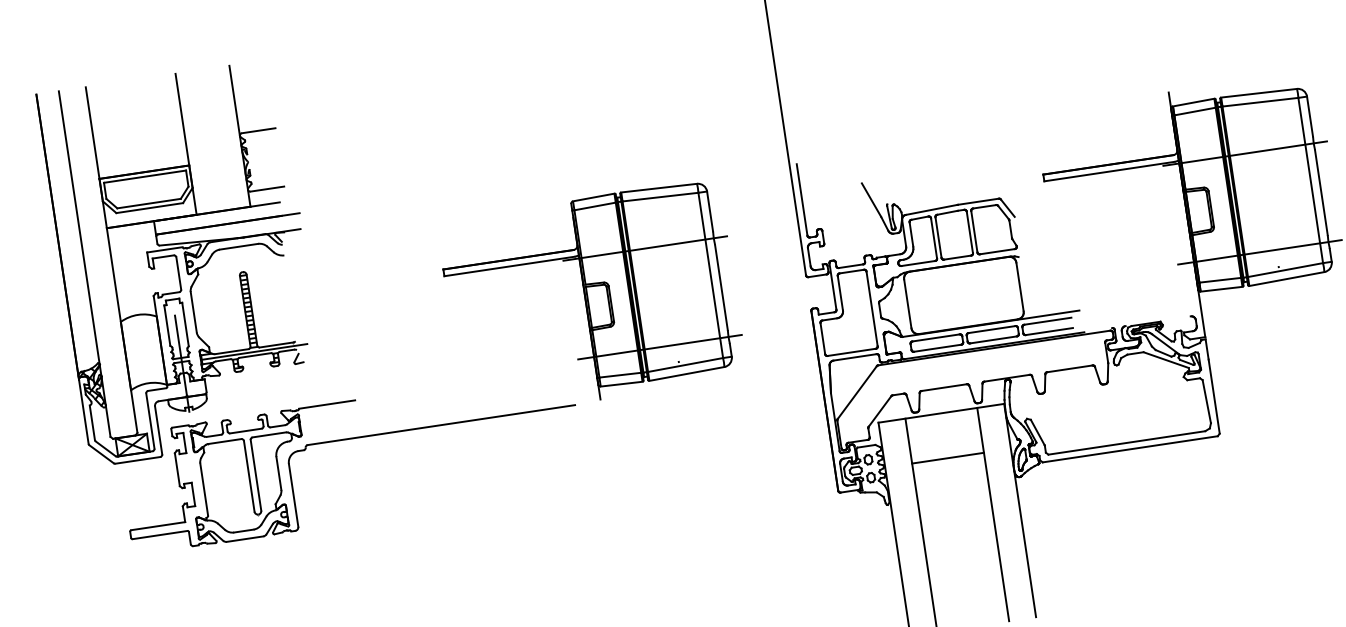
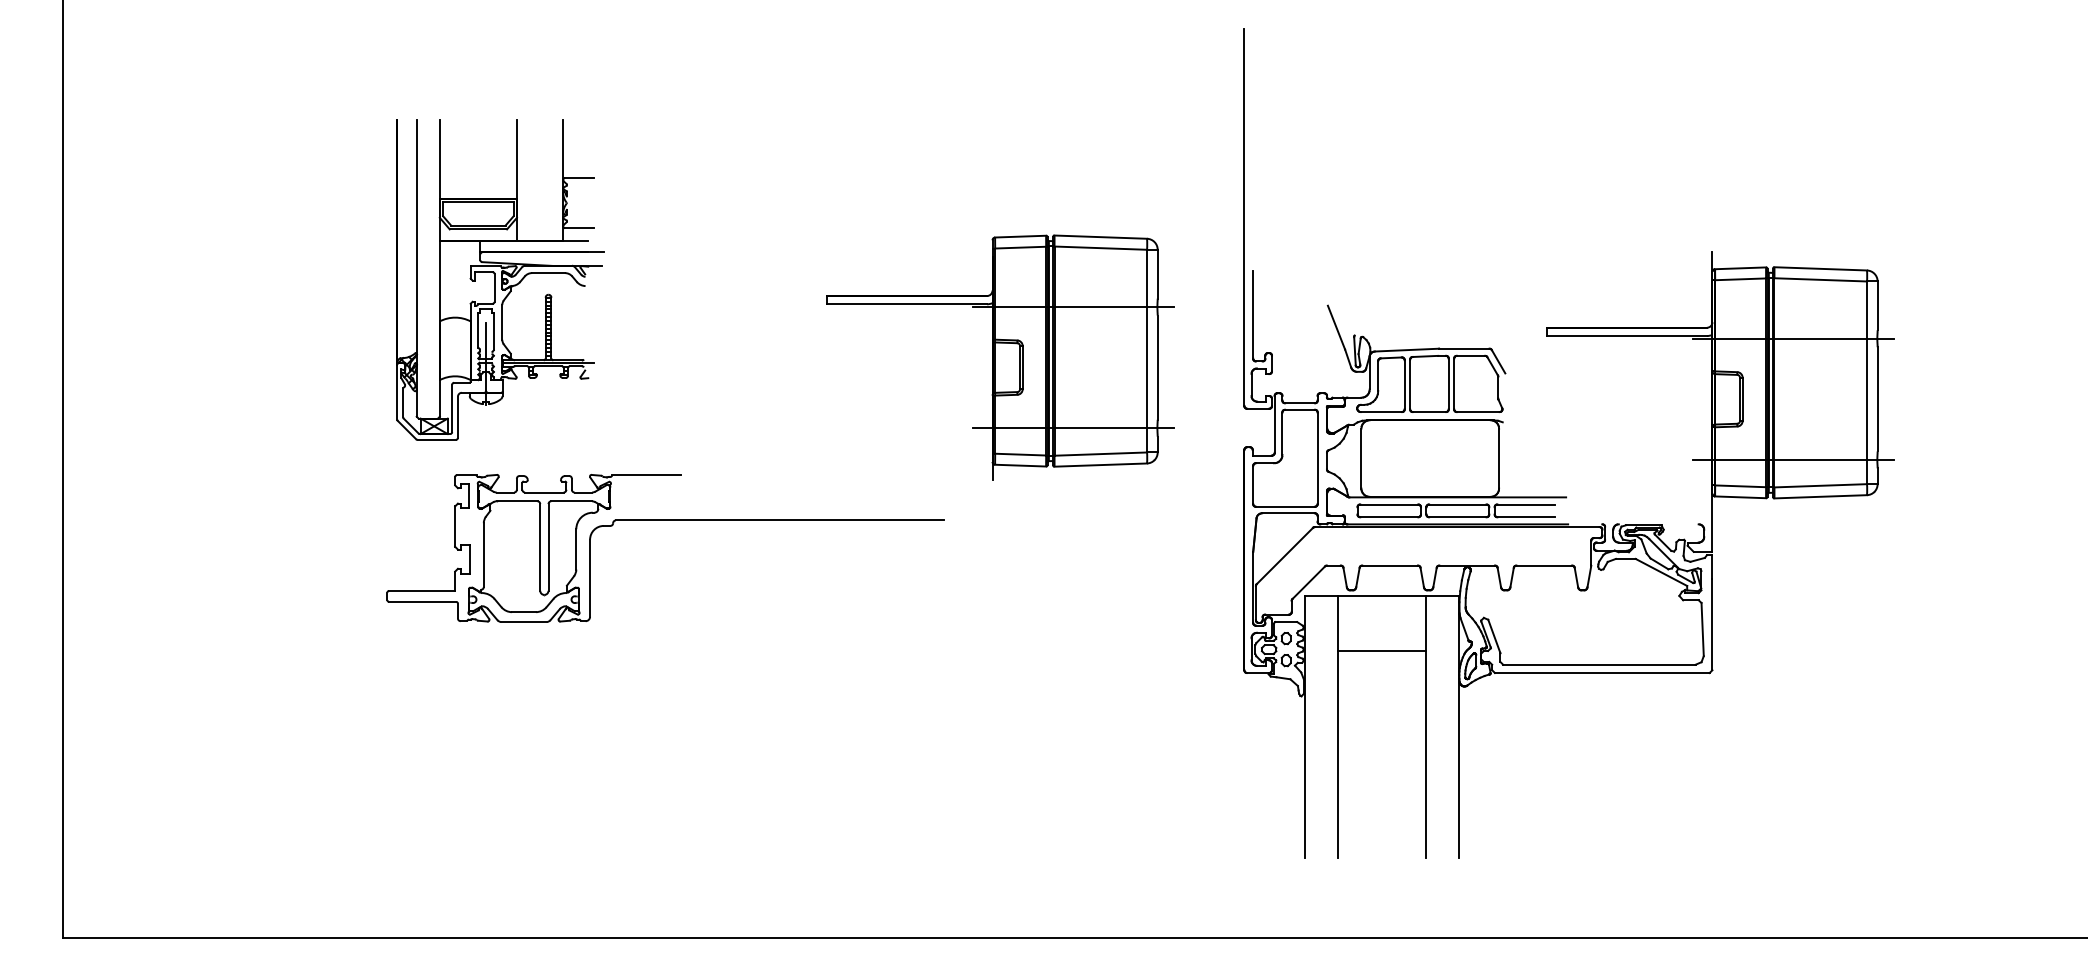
part: (184, 262) -> (500, 279), size x0.7
part: (592, 298) -> (1000, 357), moved

